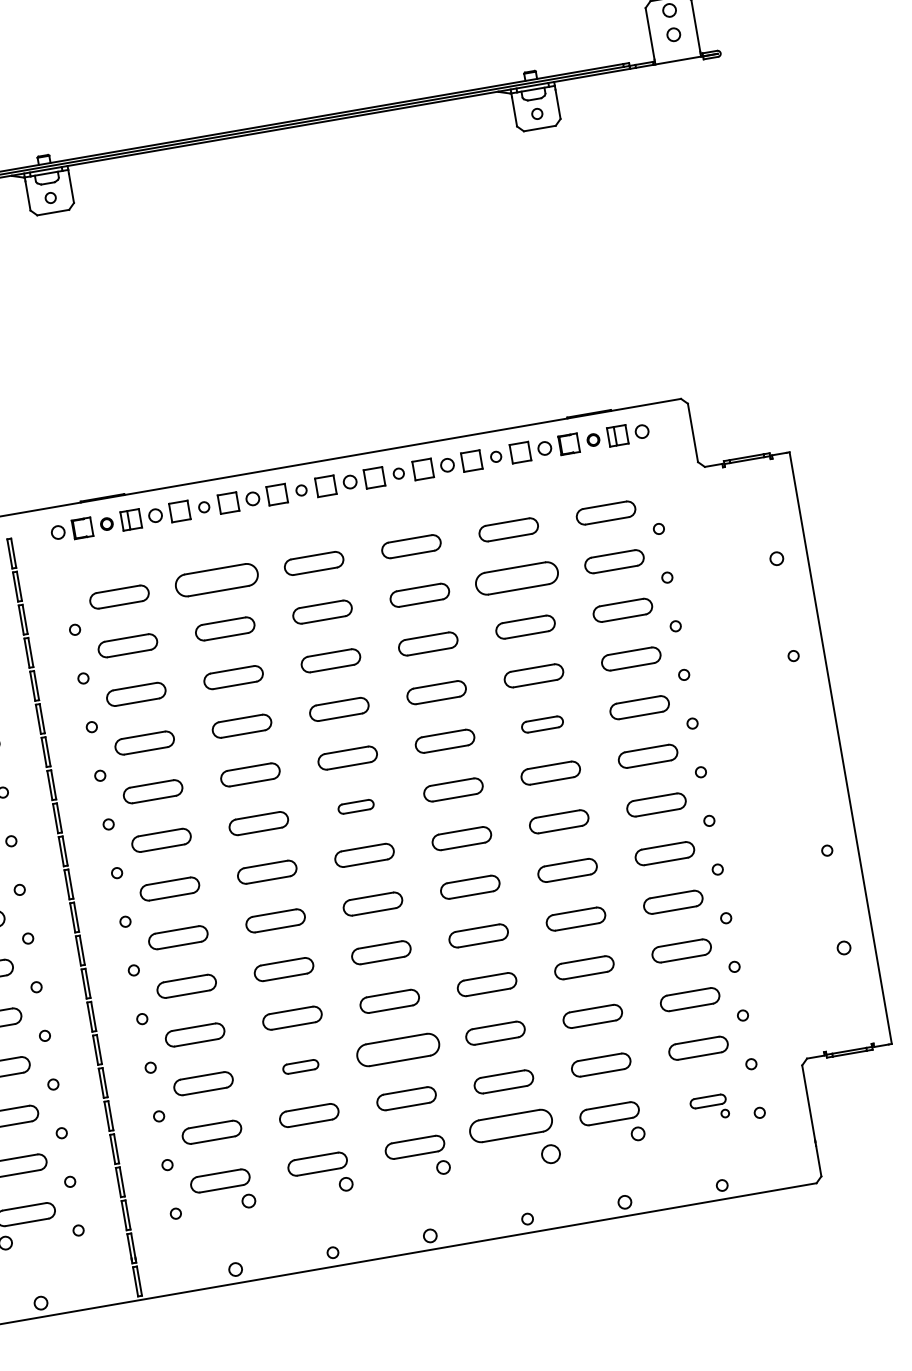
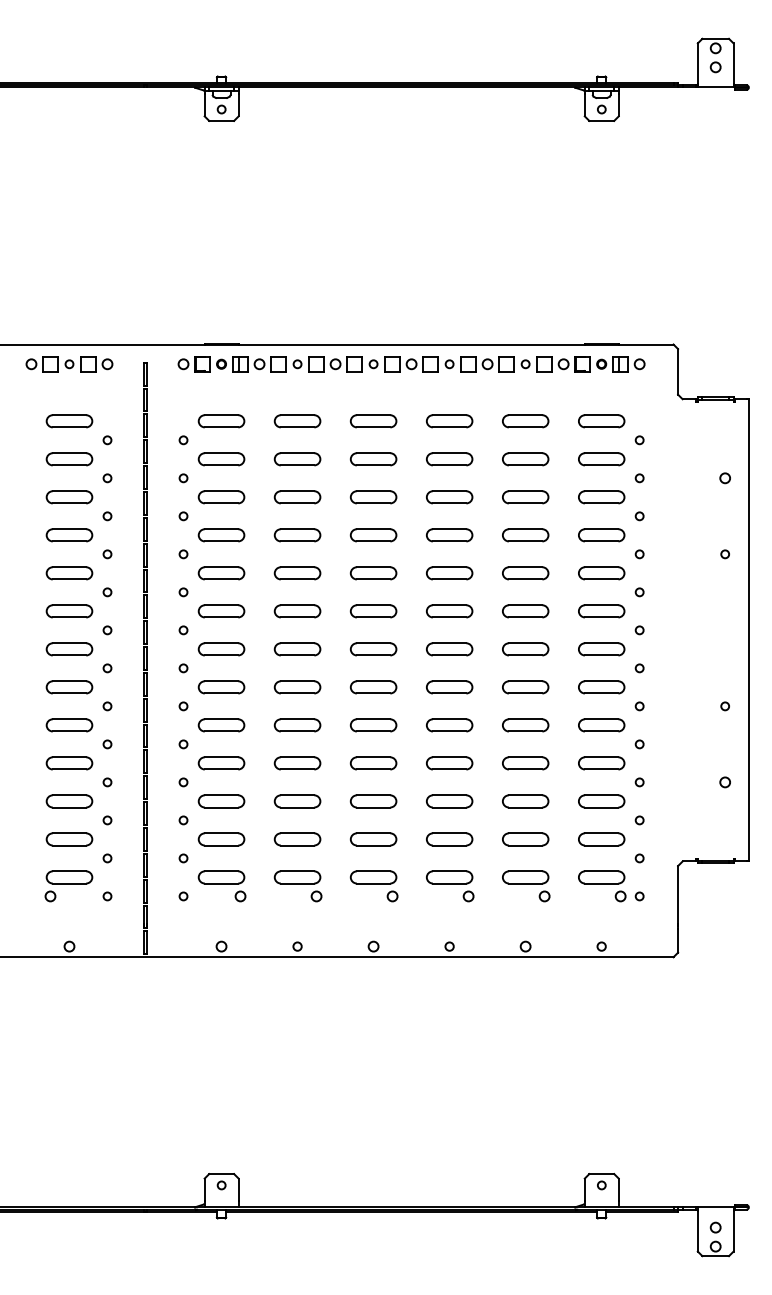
part: (517, 578) -> (525, 459), size x0.71
part: (216, 580) -> (297, 421), size x0.71
part: (542, 724) -> (525, 573), size x1.43
part: (356, 806) -> (373, 611), size x1.67
part: (398, 1050) -> (373, 801), size x0.71
part: (300, 1066) -> (297, 801), size x1.67
part: (710, 1108) -> (602, 886), size x1.67
part: (515, 1141) -> (450, 886), size x0.71

